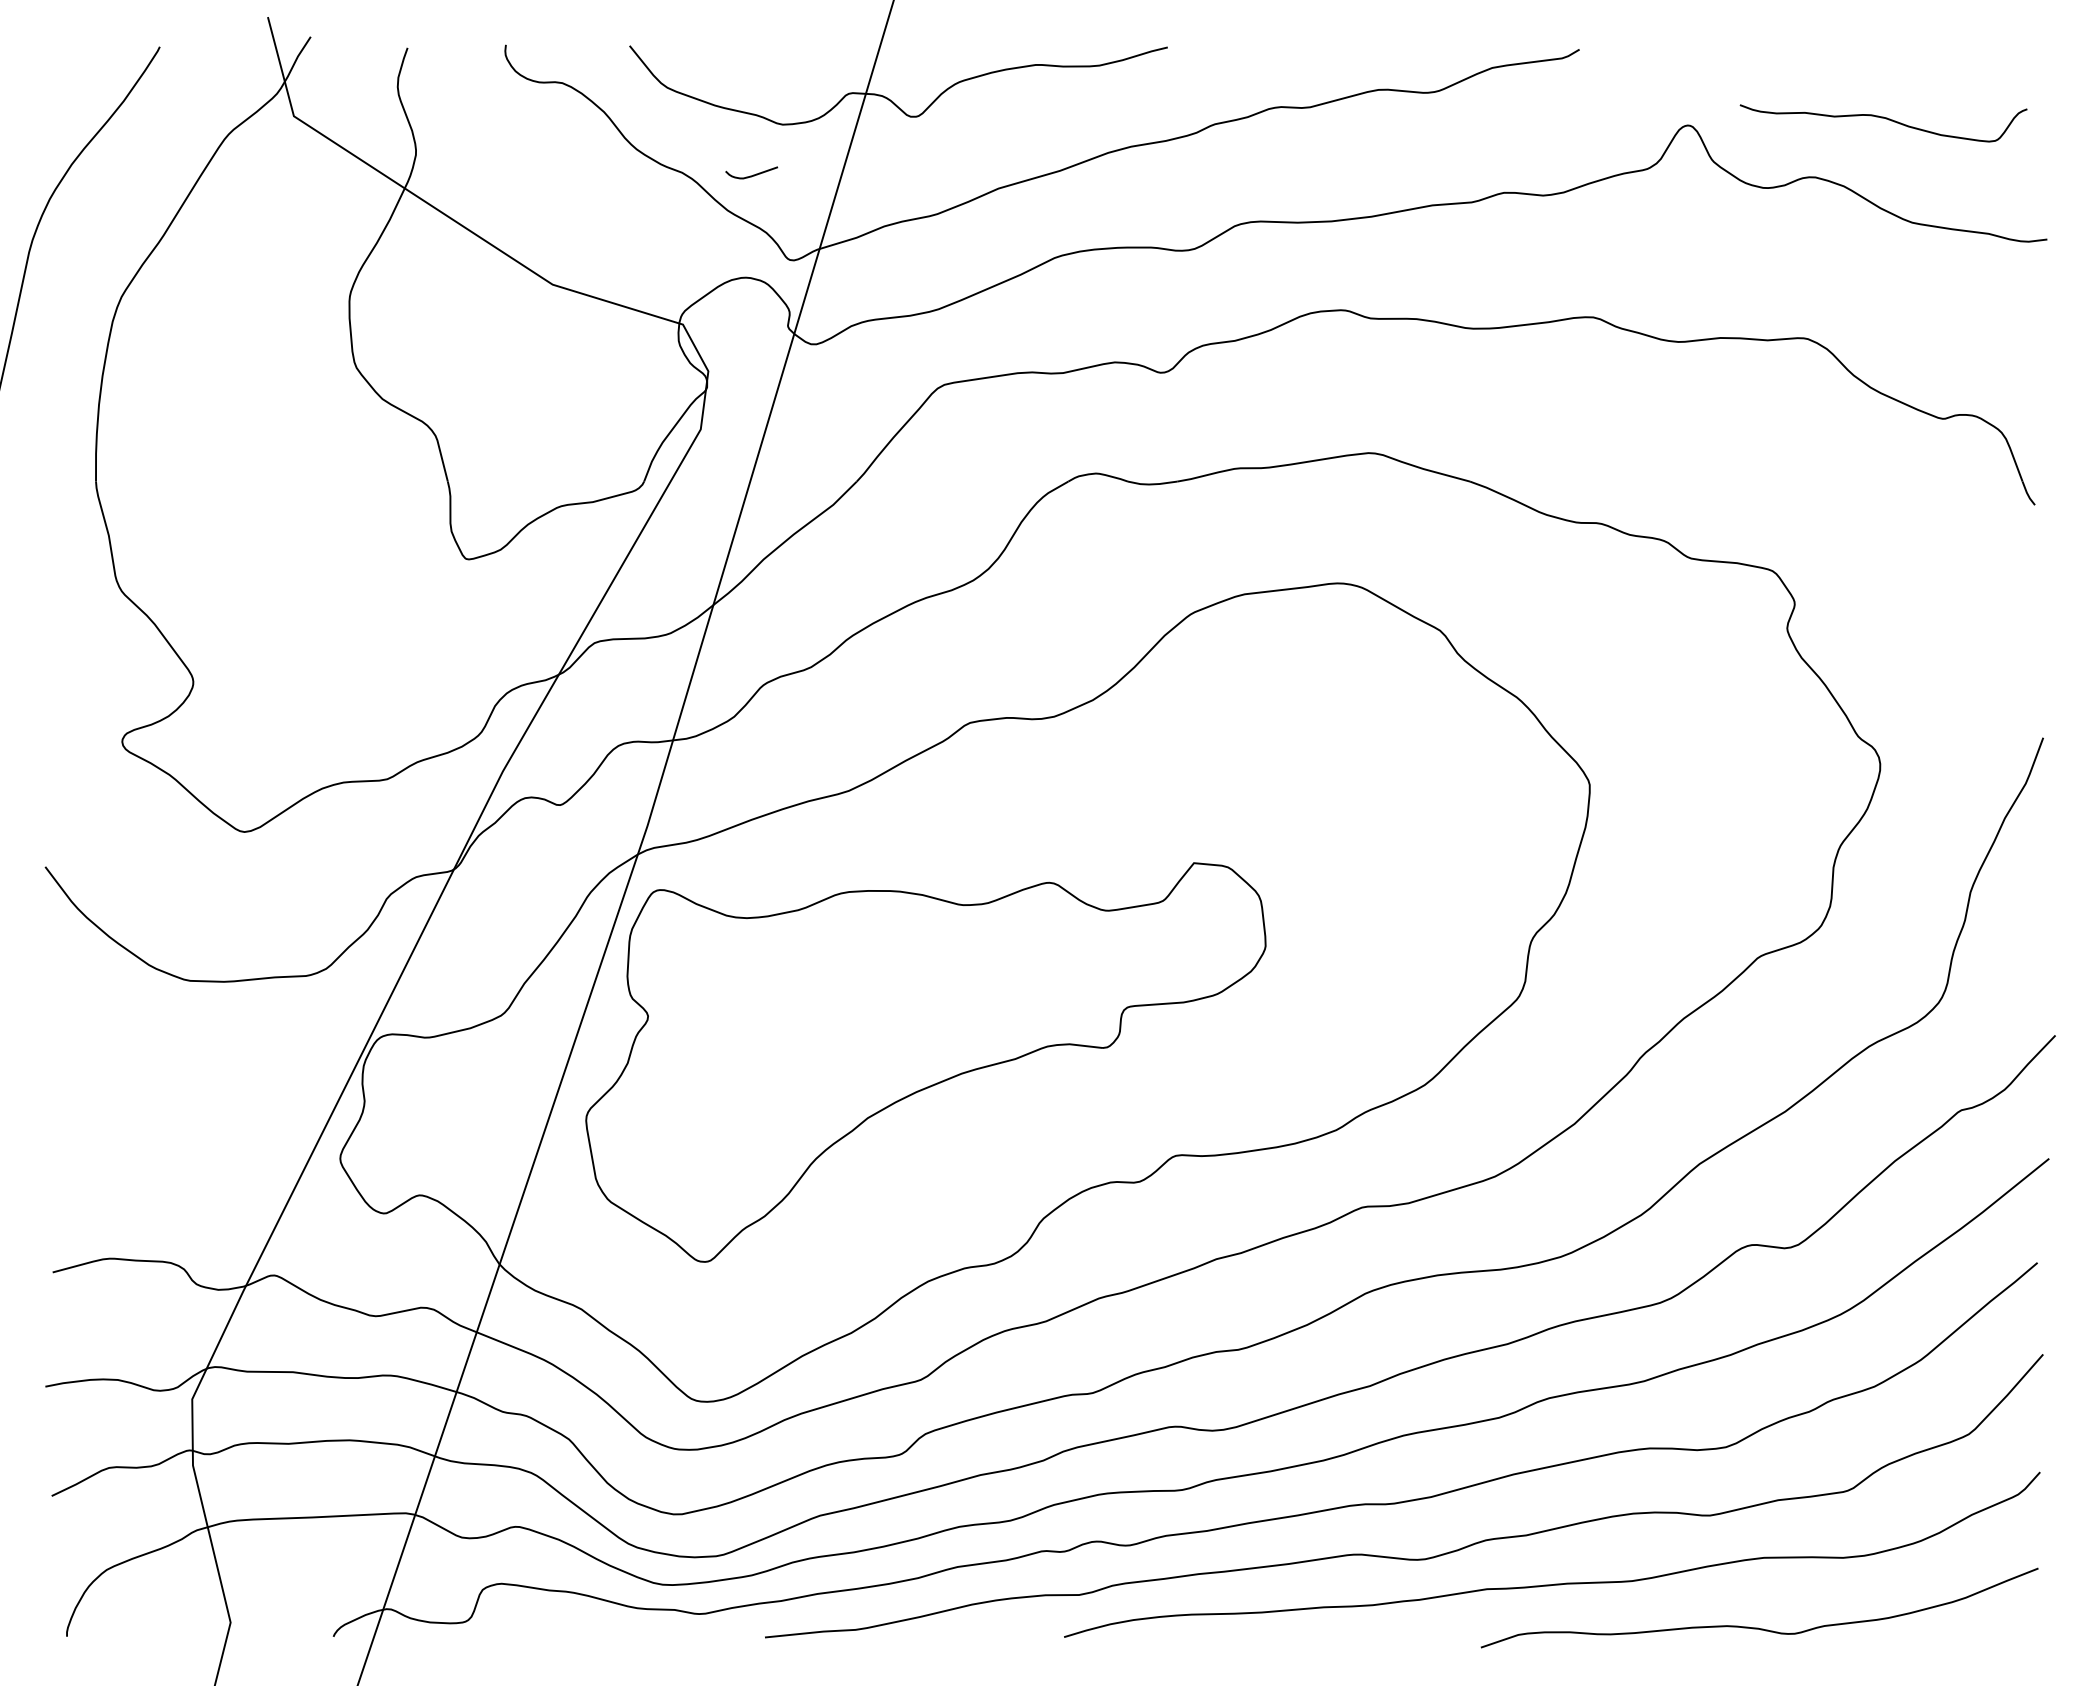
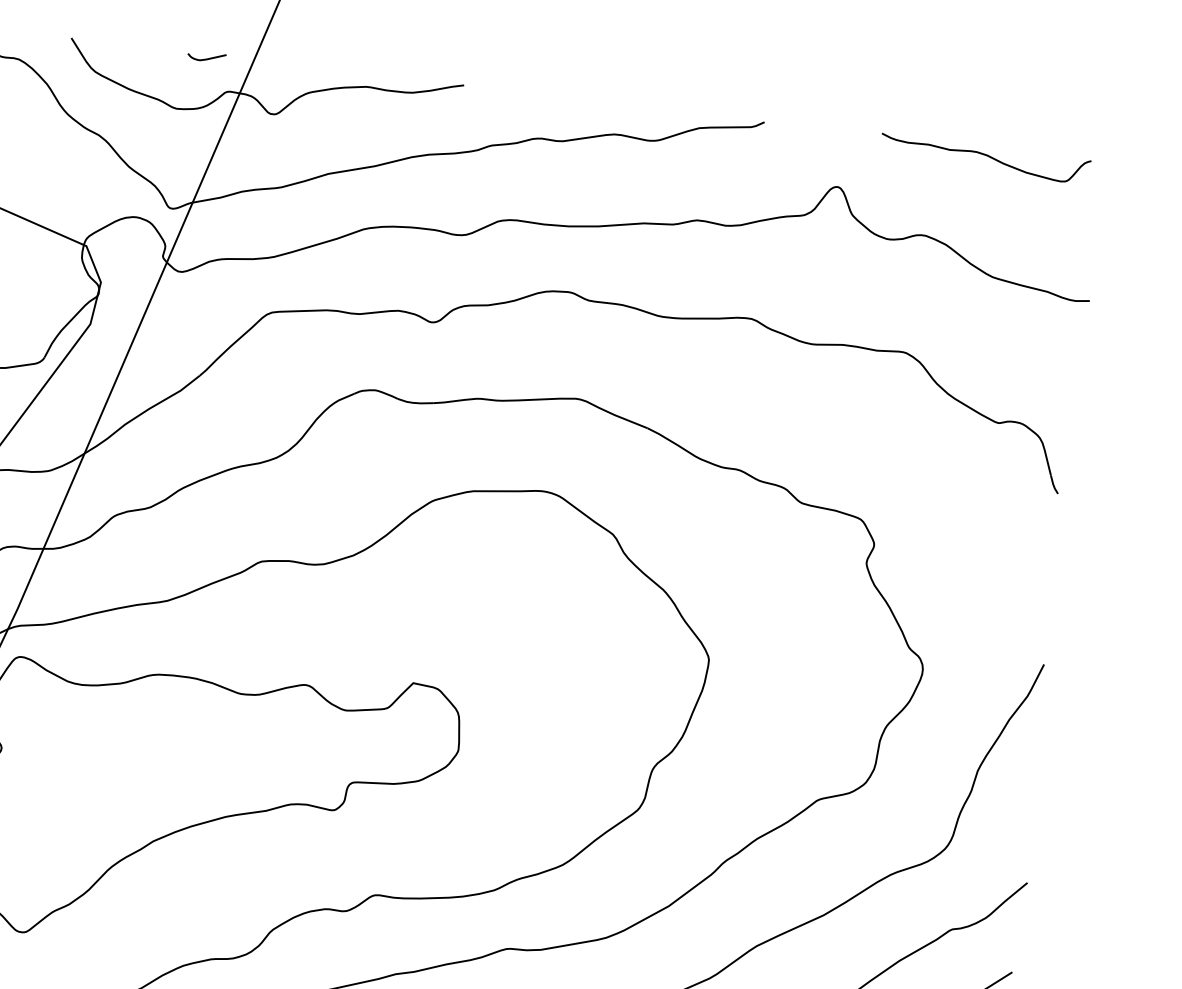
curve: (1883, 118) -> (985, 155), moved
curve: (753, 174) -> (208, 58), moved

